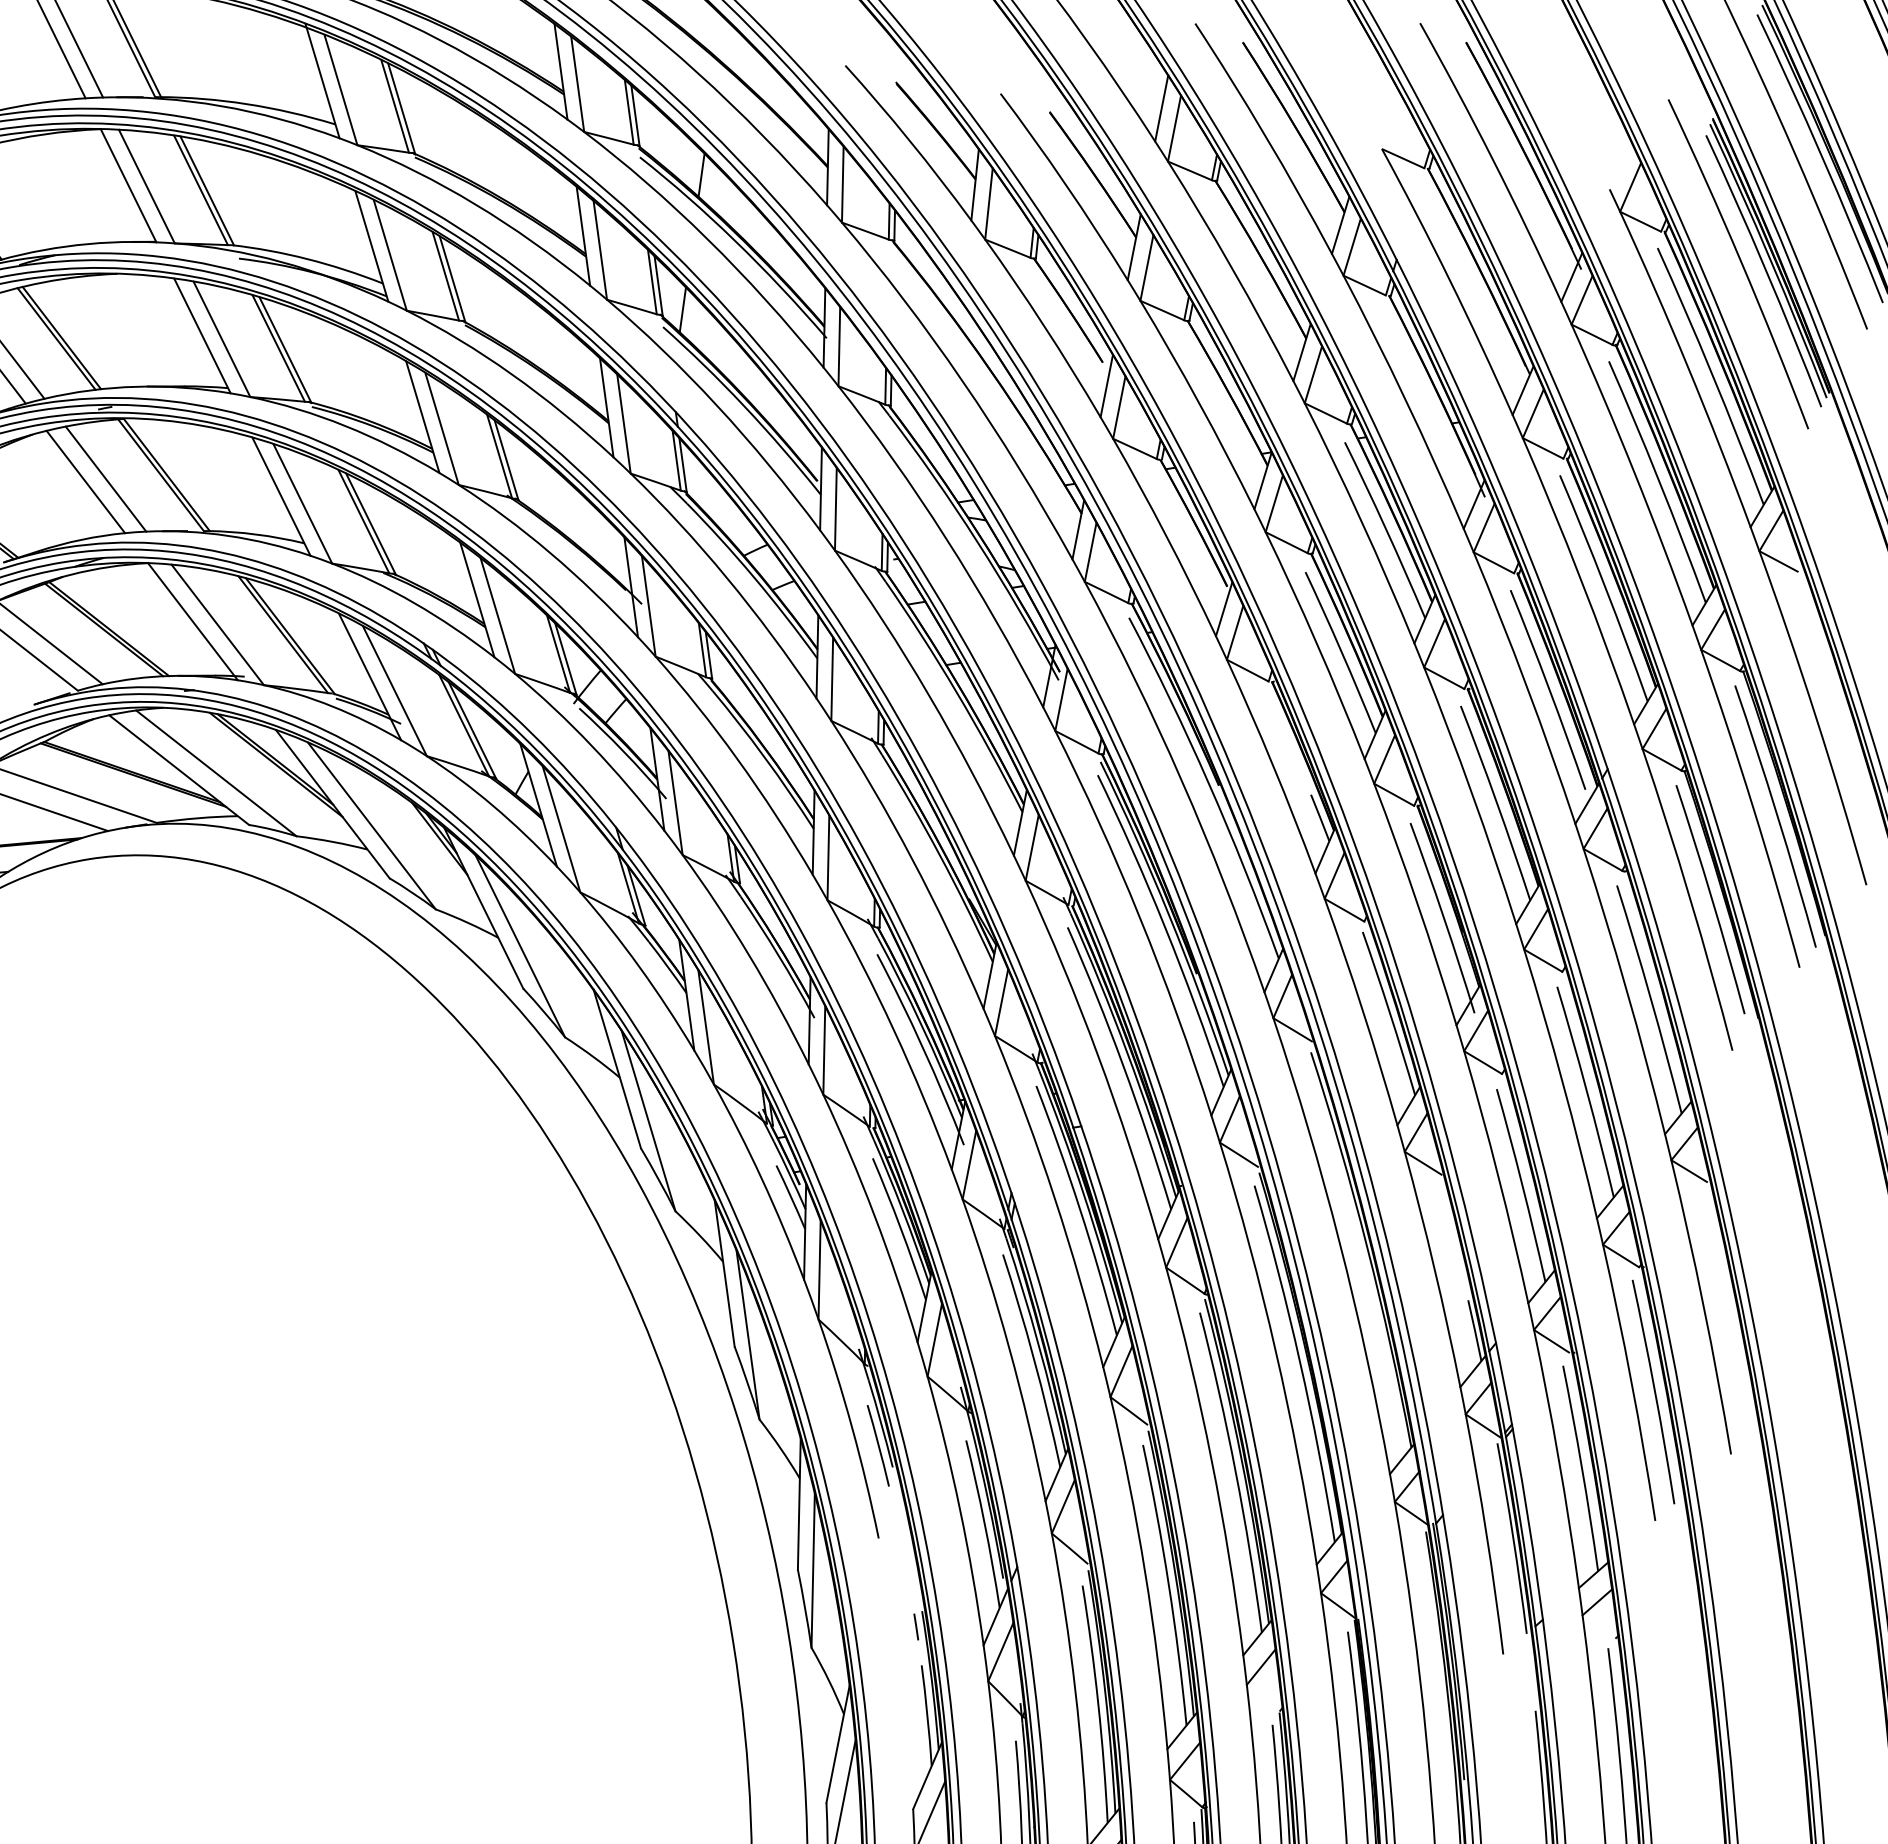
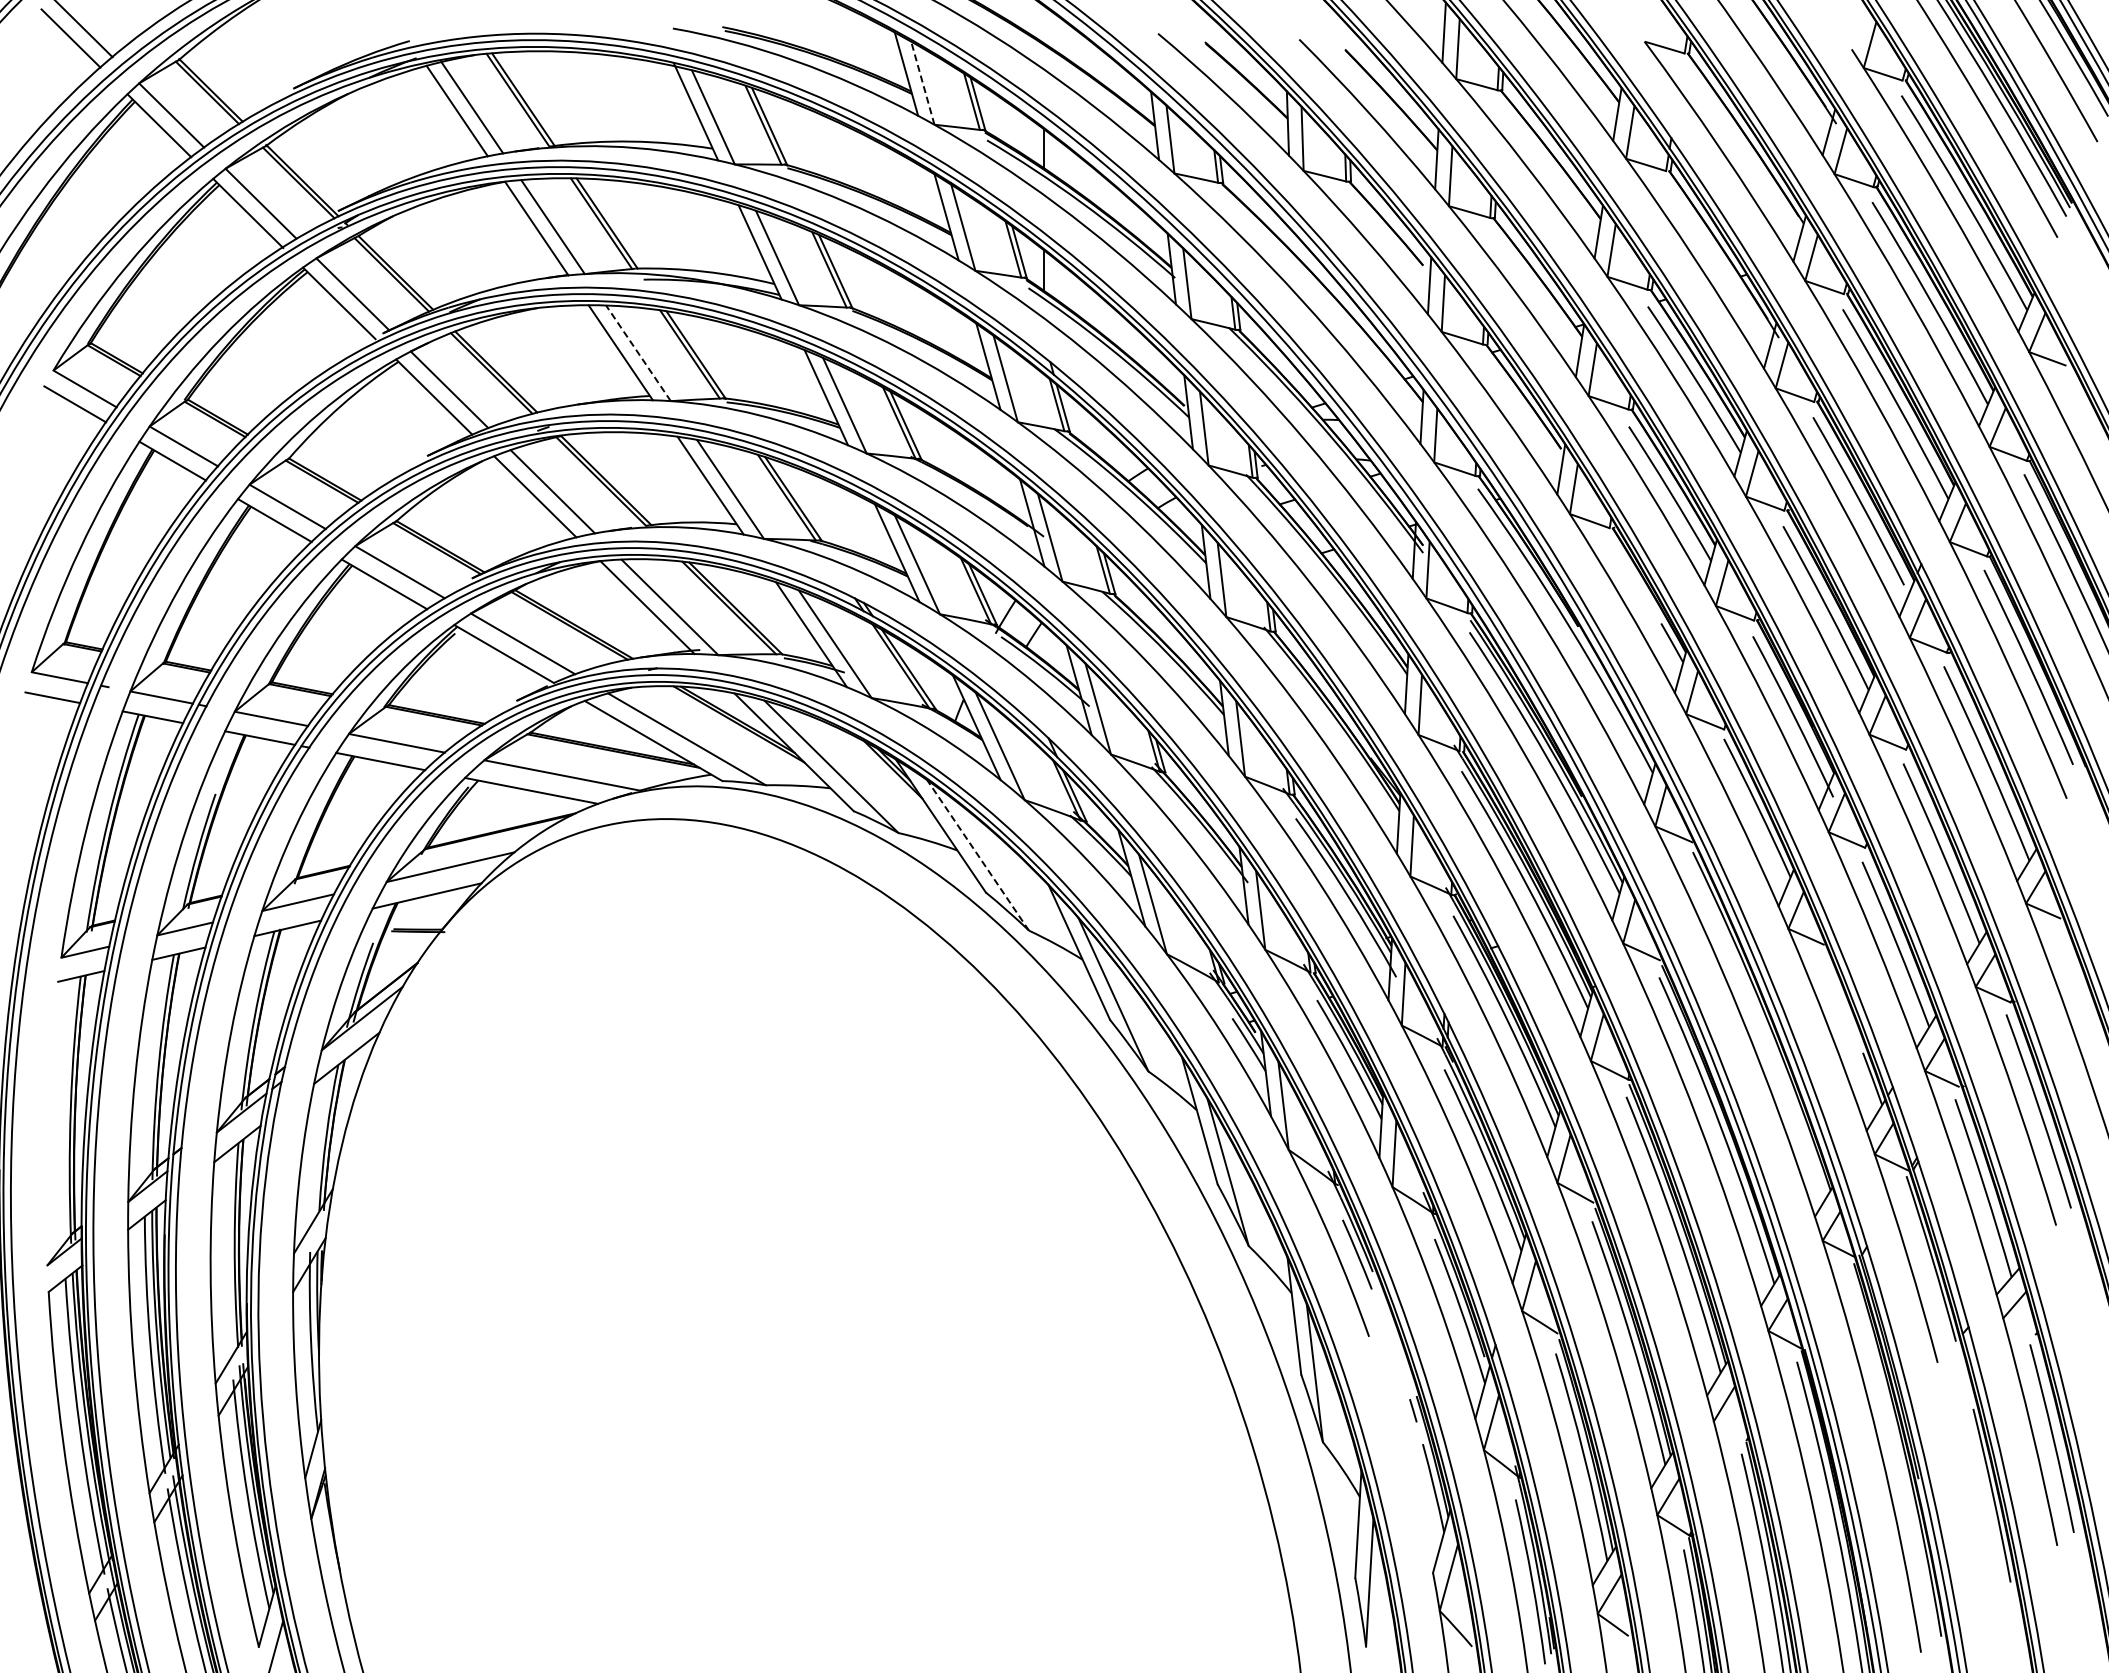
line: (577, 83) -> (922, 82), solid -> dashed
line: (221, 339) -> (638, 353), solid -> dashed
line: (520, 946) -> (978, 855), solid -> dashed

